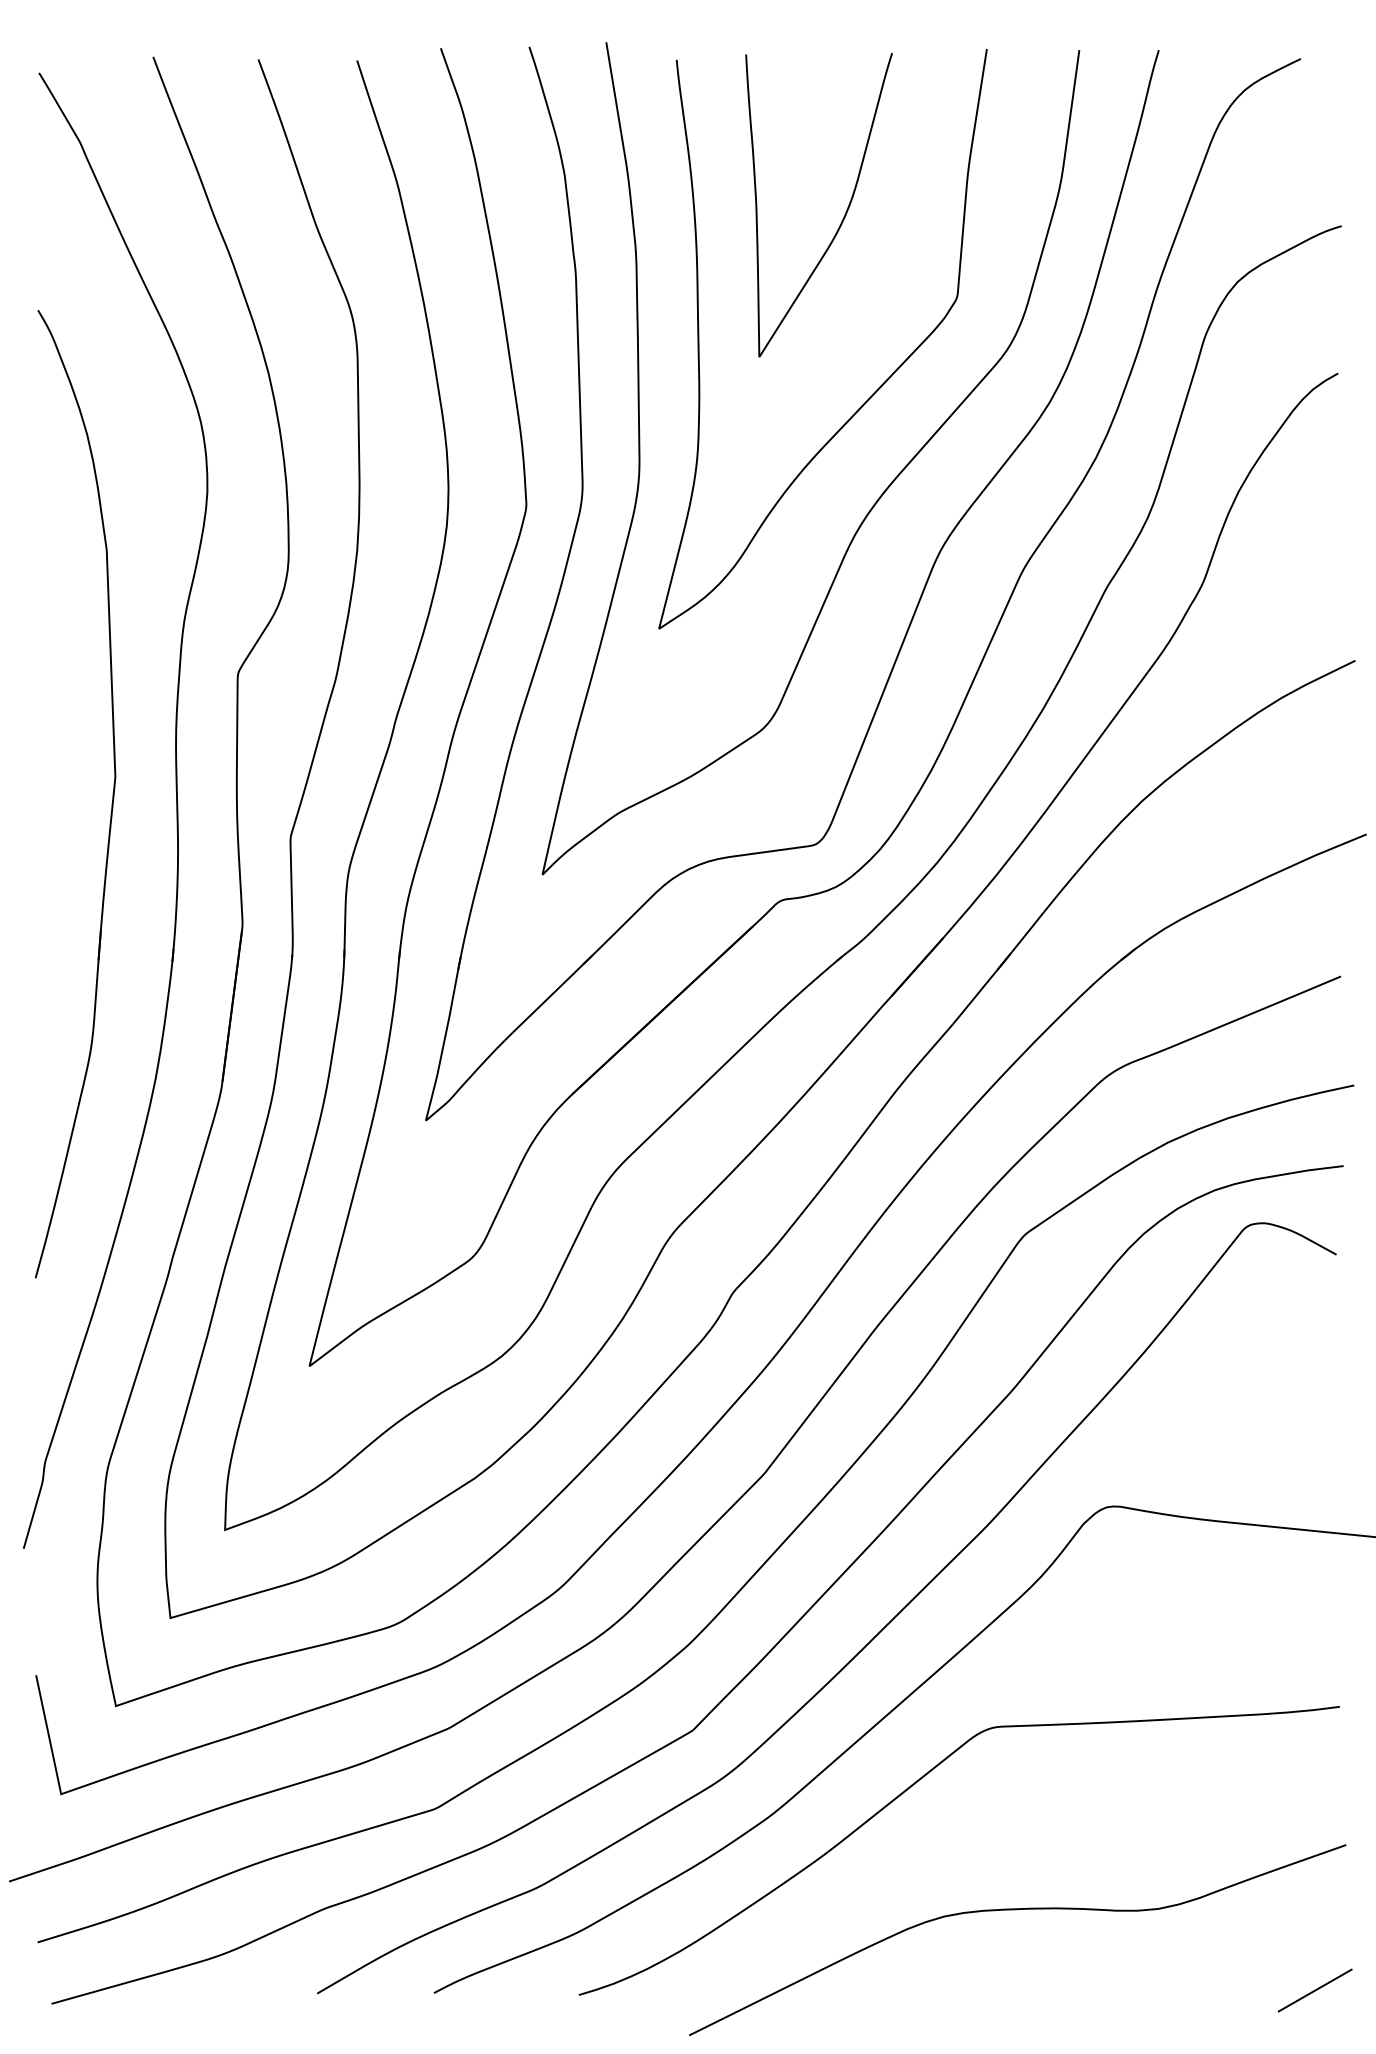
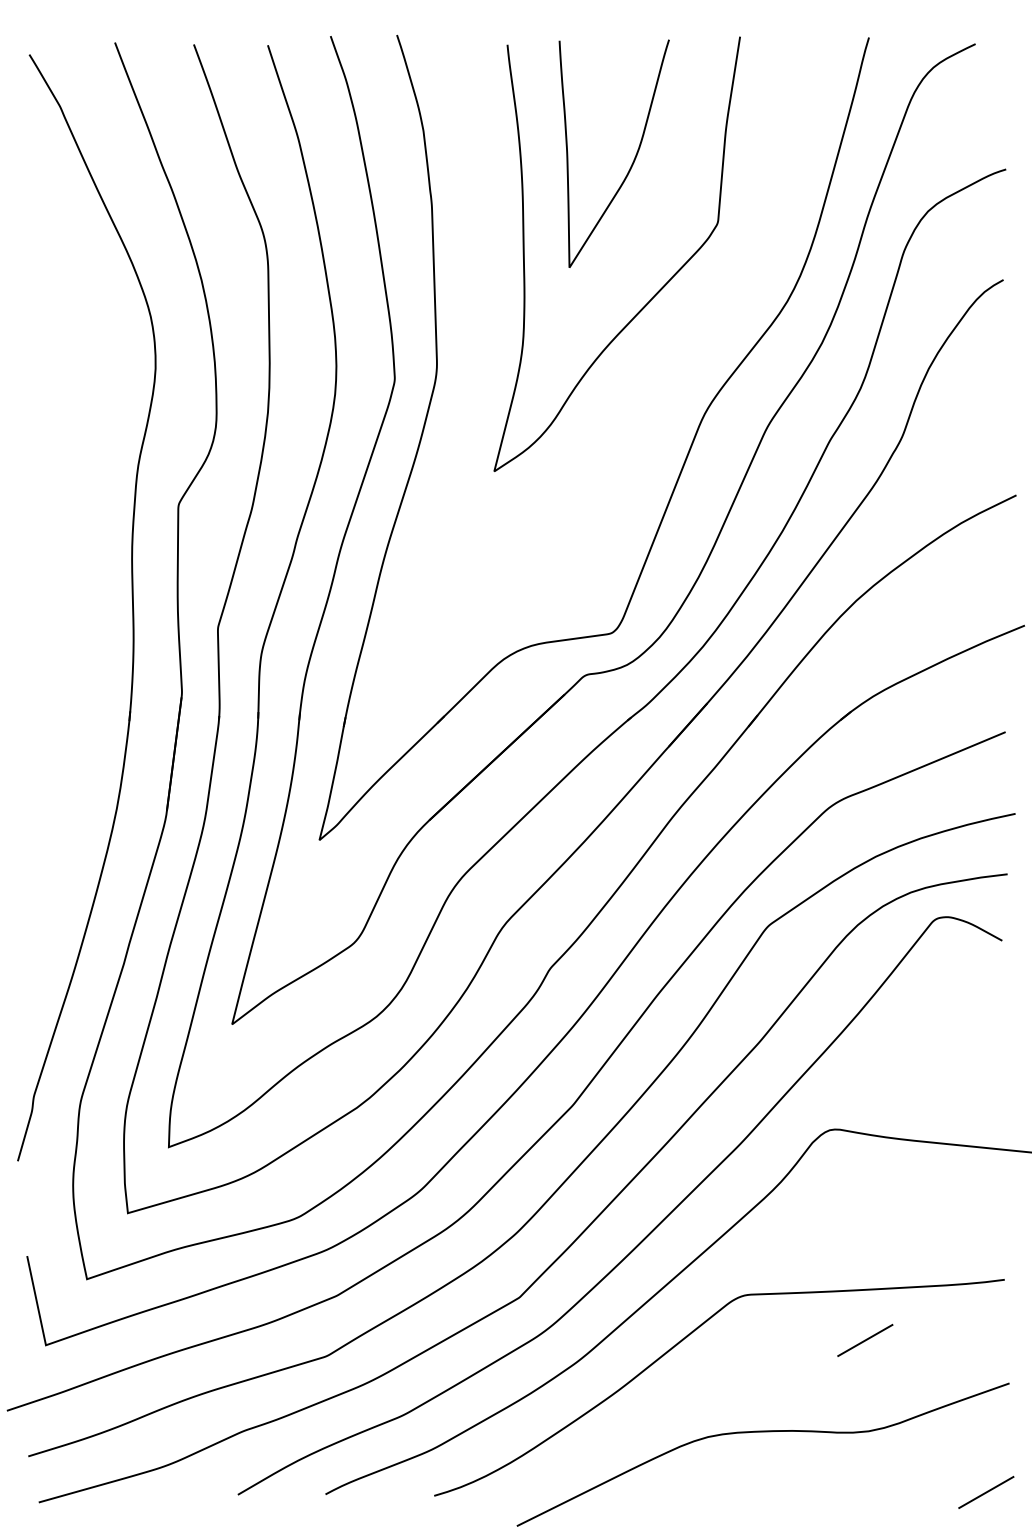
curve: (872, 504) -> (654, 378), removed
part: (111, 802) -> (83, 601), removed
line: (1154, 1787) -> (865, 1340), added

